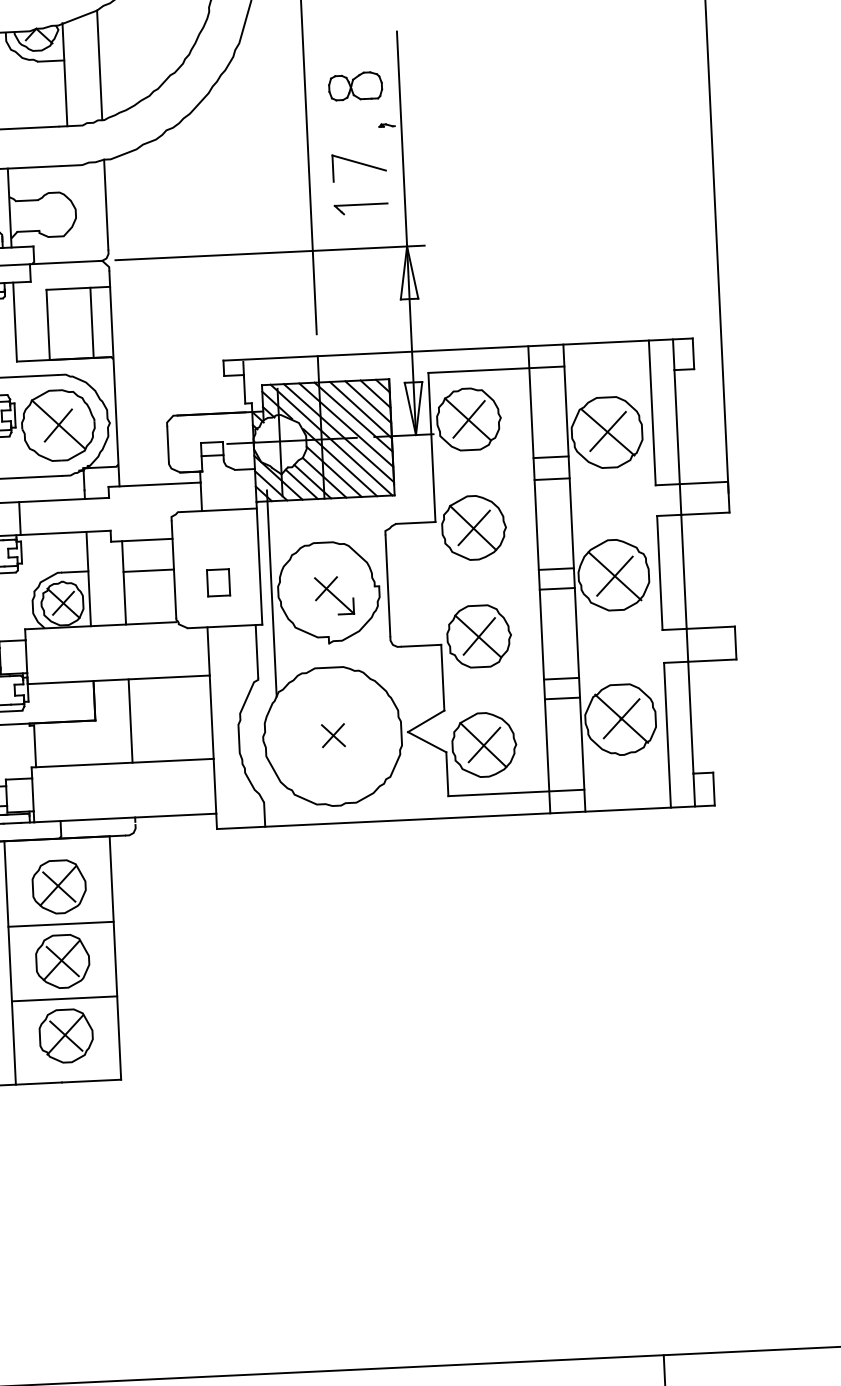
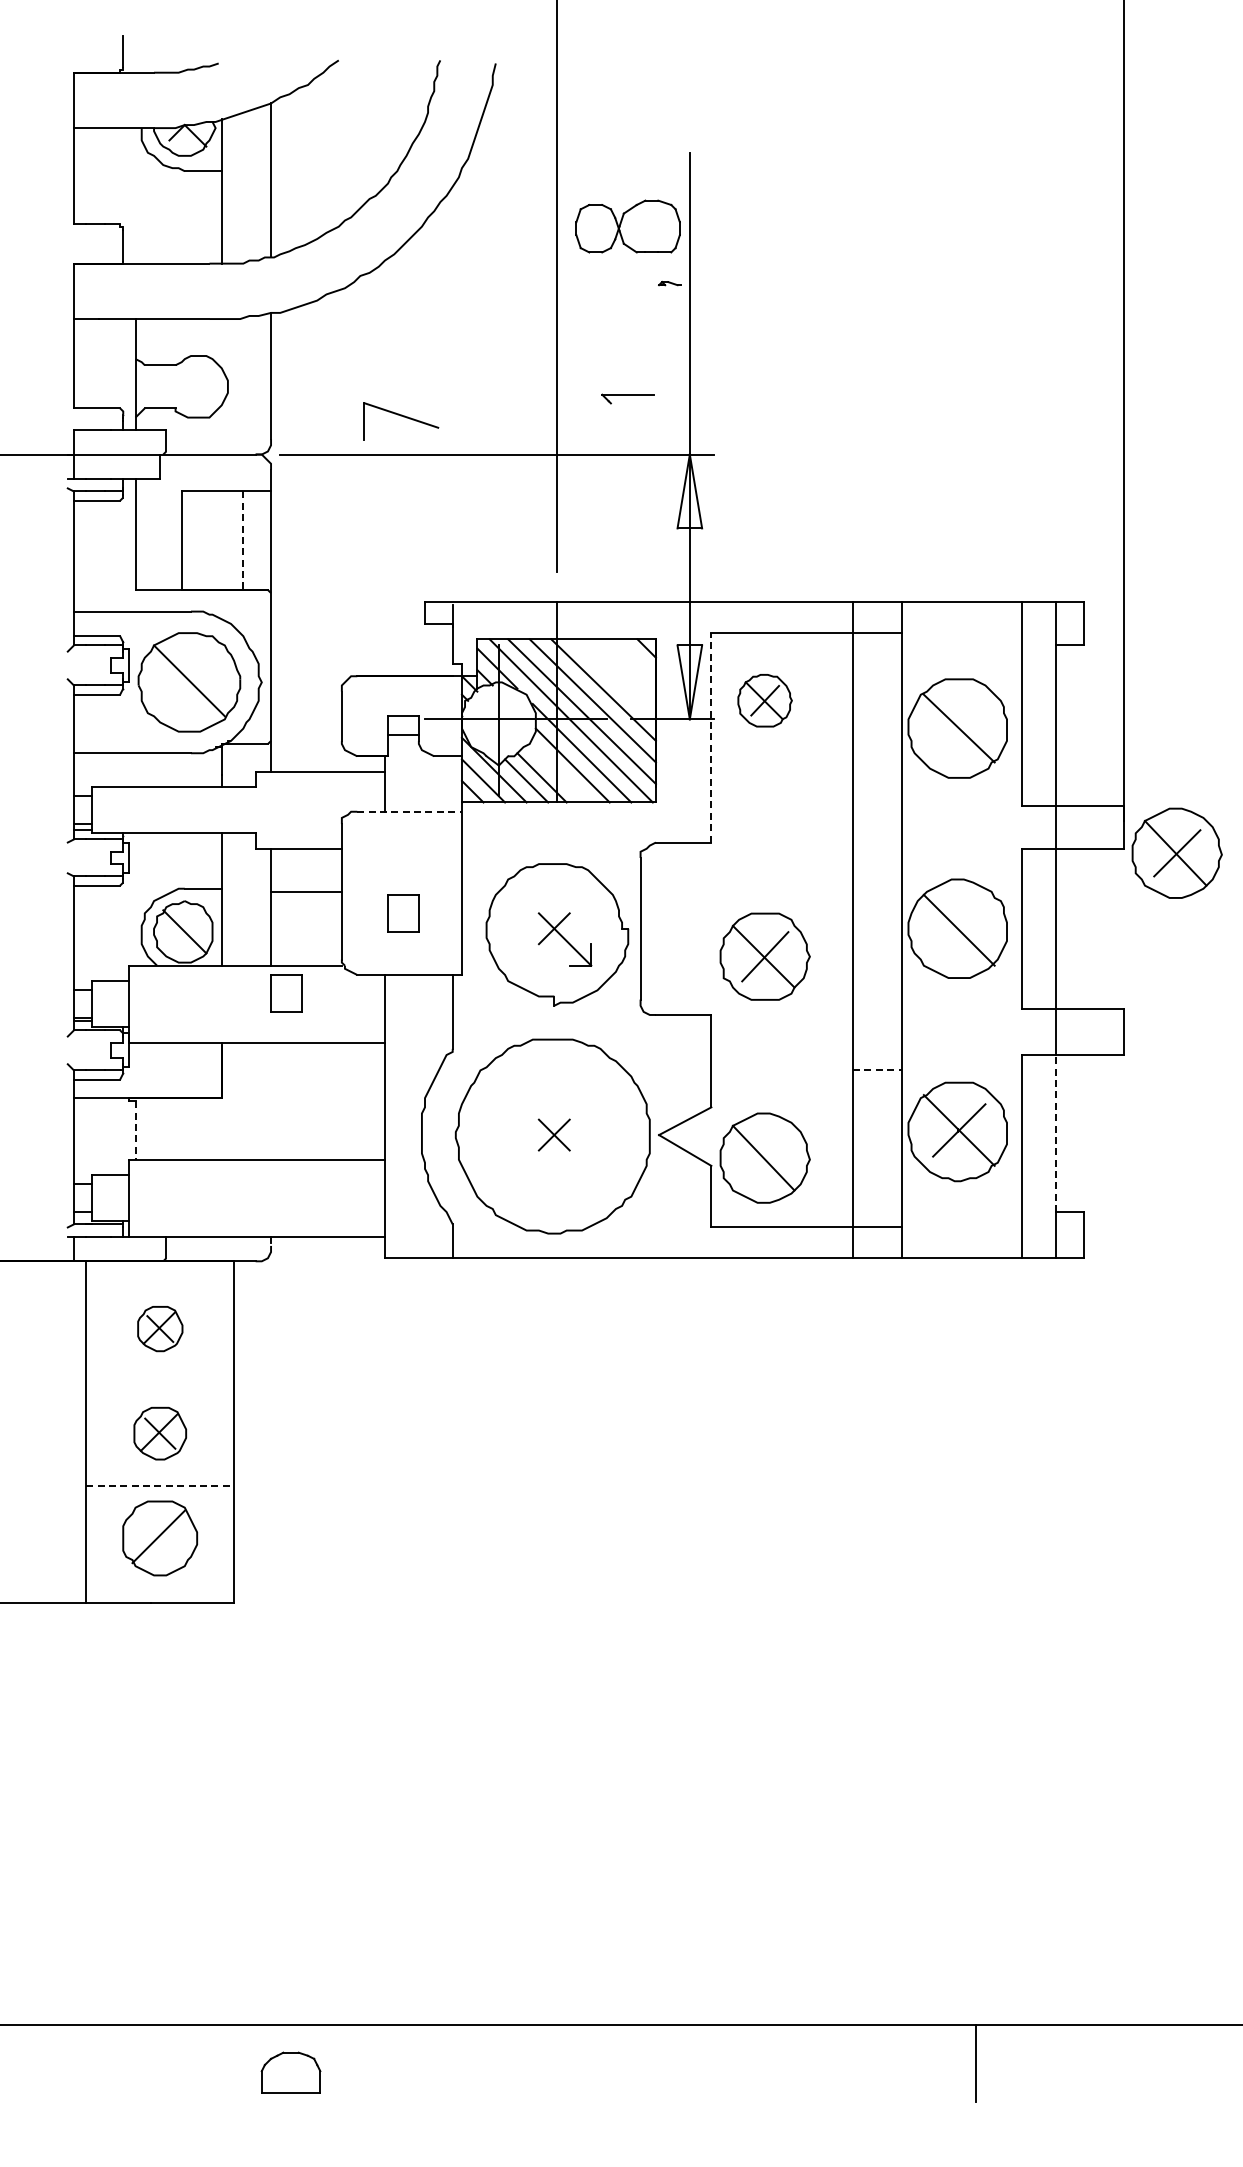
part: (355, 86) -> (628, 226), size x1.4
part: (359, 167) -> (401, 421), moved
part: (360, 208) -> (627, 398), size x0.7
line: (92, 323) -> (243, 541), solid -> dashed
line: (375, 394) -> (635, 659), removed
line: (367, 401) -> (624, 669), removed
line: (360, 409) -> (613, 680), removed
part: (468, 419) -> (764, 700), size x0.6
line: (58, 424) -> (189, 681), removed
line: (608, 431) -> (959, 726), removed
line: (432, 447) -> (711, 737), solid -> dashed
line: (550, 457) -> (877, 759), removed
line: (324, 478) -> (558, 773), removed
line: (552, 479) -> (877, 790), removed
line: (220, 510) -> (410, 811), solid -> dashed
line: (20, 518) -> (129, 810), removed
part: (473, 527) -> (1176, 852), moved
line: (556, 569) -> (877, 916), removed
line: (615, 576) -> (959, 930), removed
line: (557, 589) -> (877, 944), removed
line: (271, 593) -> (477, 931), removed
line: (63, 603) -> (184, 931), removed
part: (478, 636) -> (764, 956), moved
part: (137, 643) -> (286, 993), added
line: (561, 678) -> (877, 1070), solid -> dashed
line: (562, 698) -> (877, 1098), removed
line: (691, 717) -> (1056, 1133), solid -> dashed
line: (130, 720) -> (271, 1100), removed
line: (484, 745) -> (765, 1158), removed
line: (35, 746) -> (135, 1130), solid -> dashed
part: (59, 886) -> (160, 1328), size x0.6
line: (61, 924) -> (160, 1381), removed
part: (63, 961) -> (160, 1433), size x0.7
line: (64, 999) -> (160, 1486), solid -> dashed
line: (65, 1036) -> (159, 1538), removed

